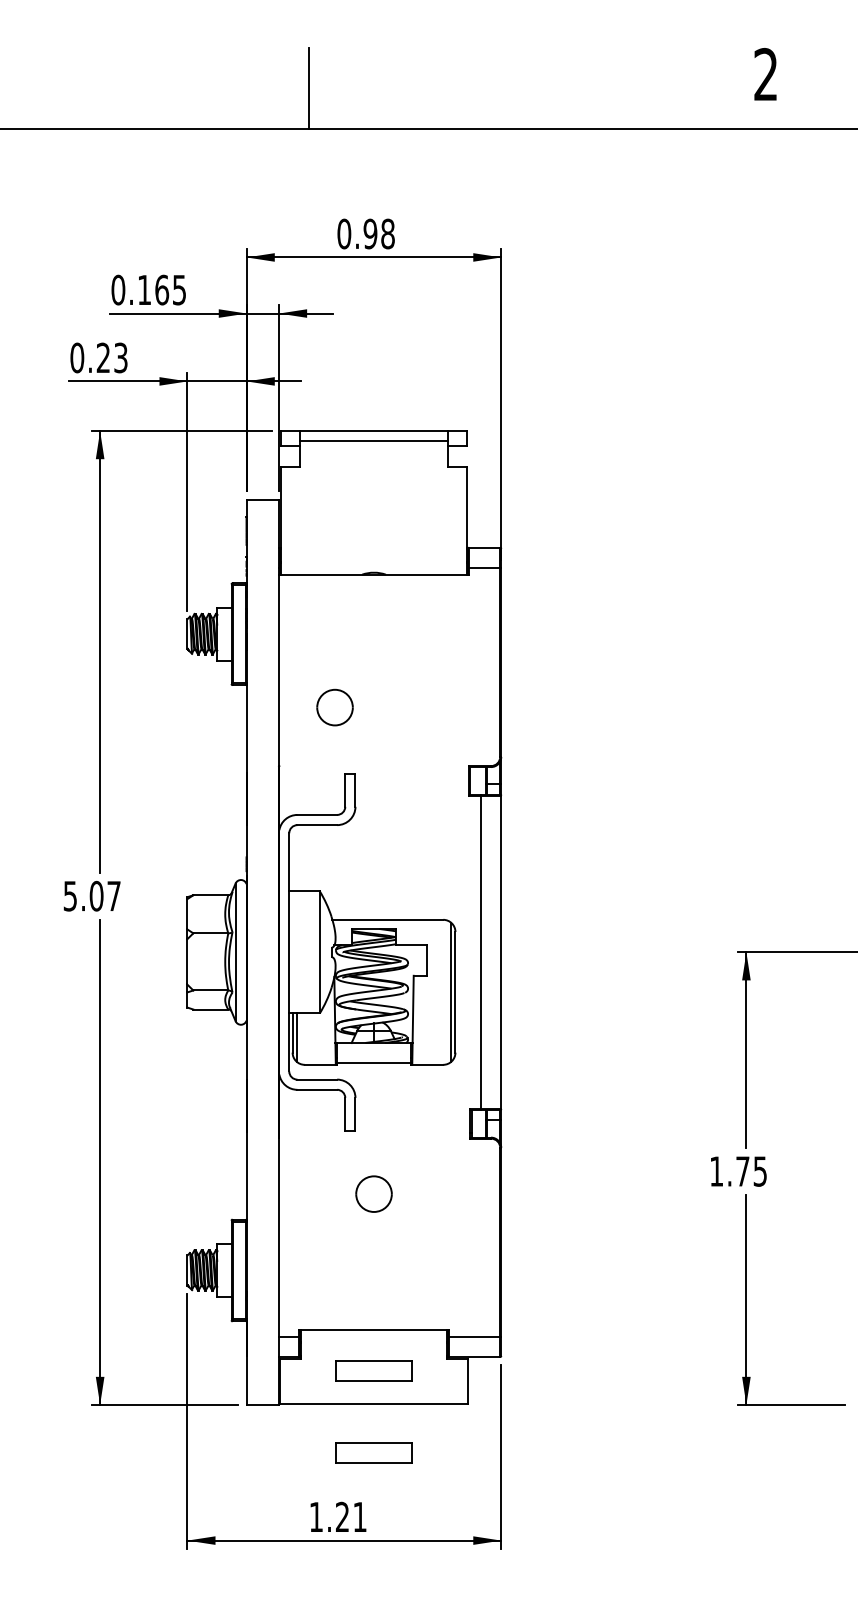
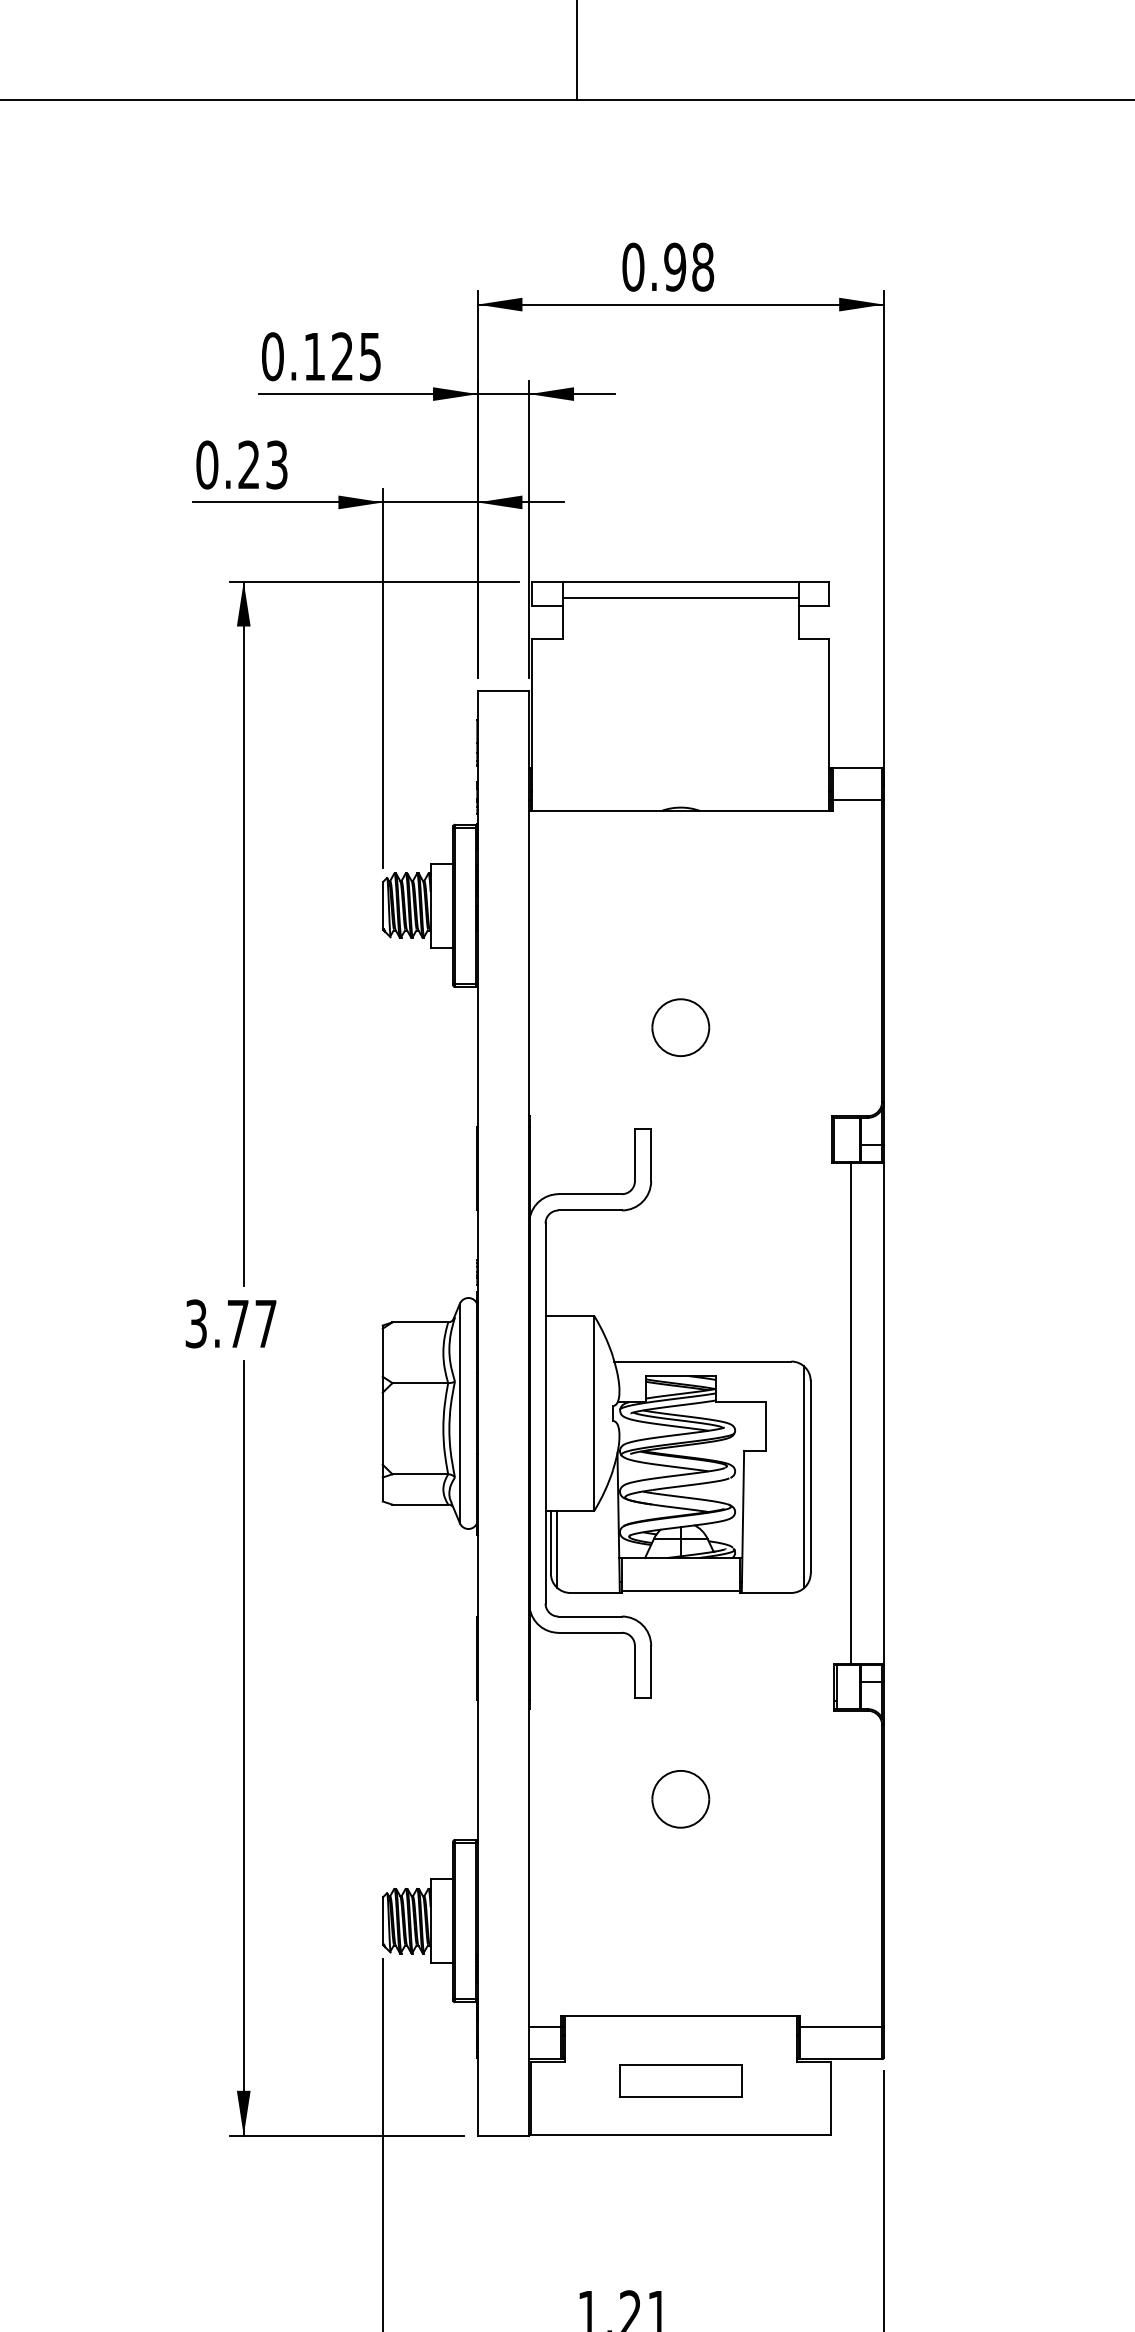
text: (162, 289) -> (343, 355), 0.165 -> 0.125
part: (334, 707) -> (679, 1027), moved
text: (83, 895) -> (217, 1322), 5.07 -> 3.77
part: (373, 1452) -> (679, 2211), removed

